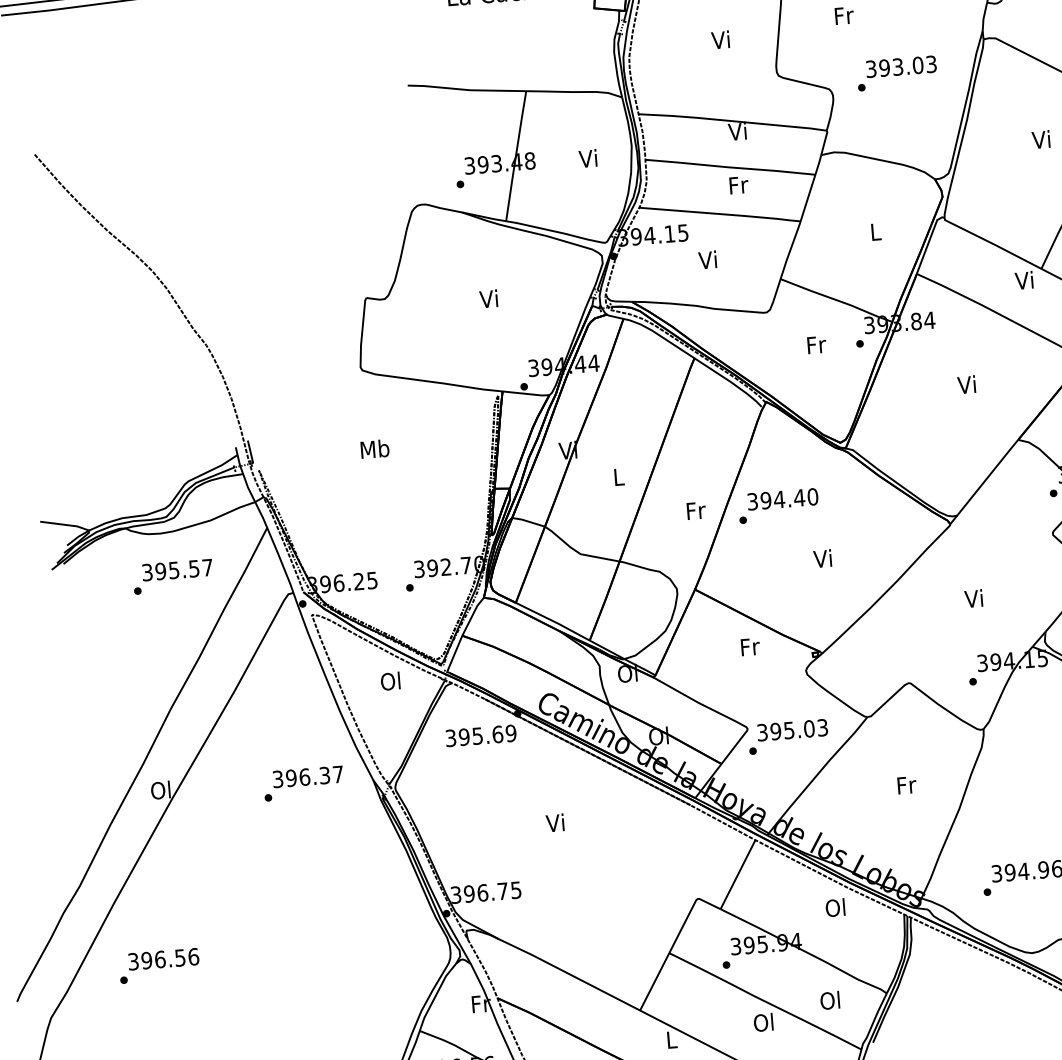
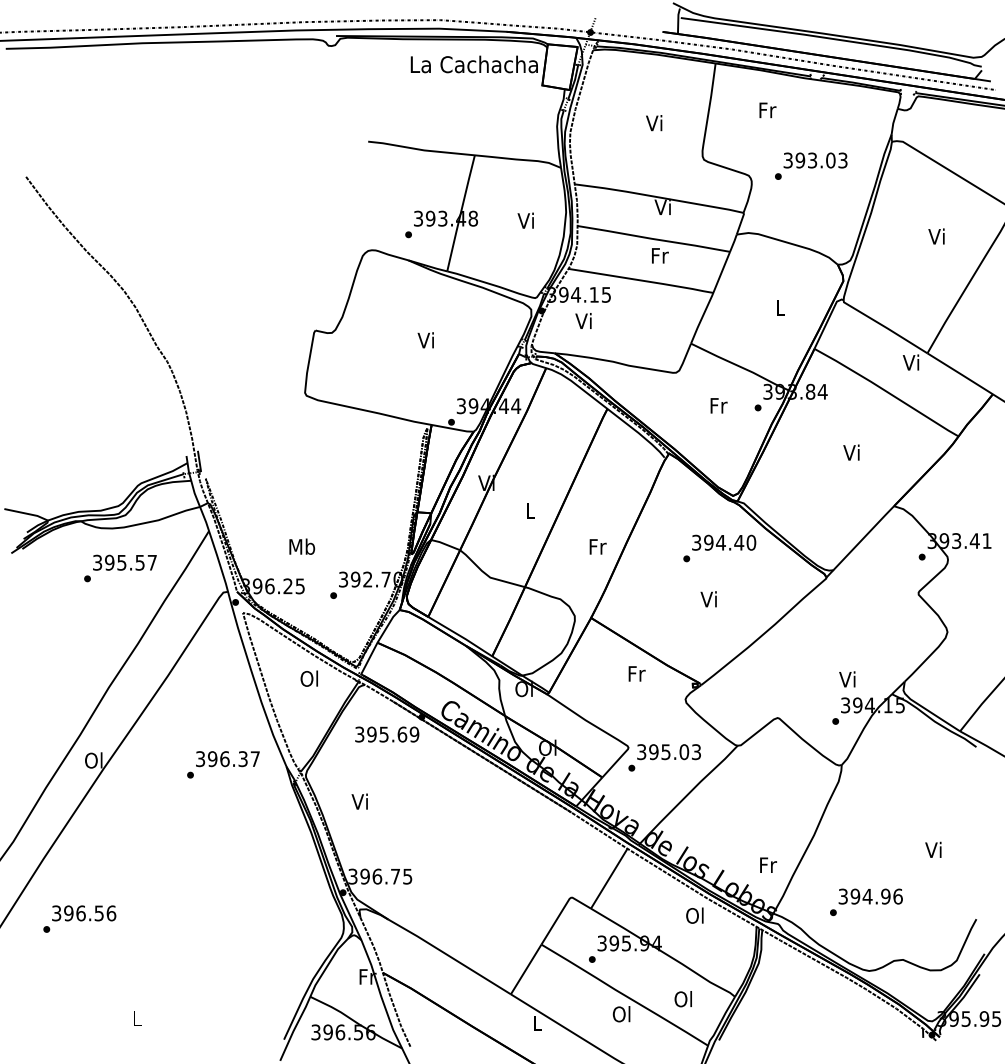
text: (707, 259) -> (583, 320), moved
text: (375, 448) -> (302, 546), moved
text: (778, 506) -> (719, 548), moved
text: (973, 598) -> (847, 679), moved
text: (906, 784) -> (768, 864), moved
text: (554, 822) -> (359, 801), moved

